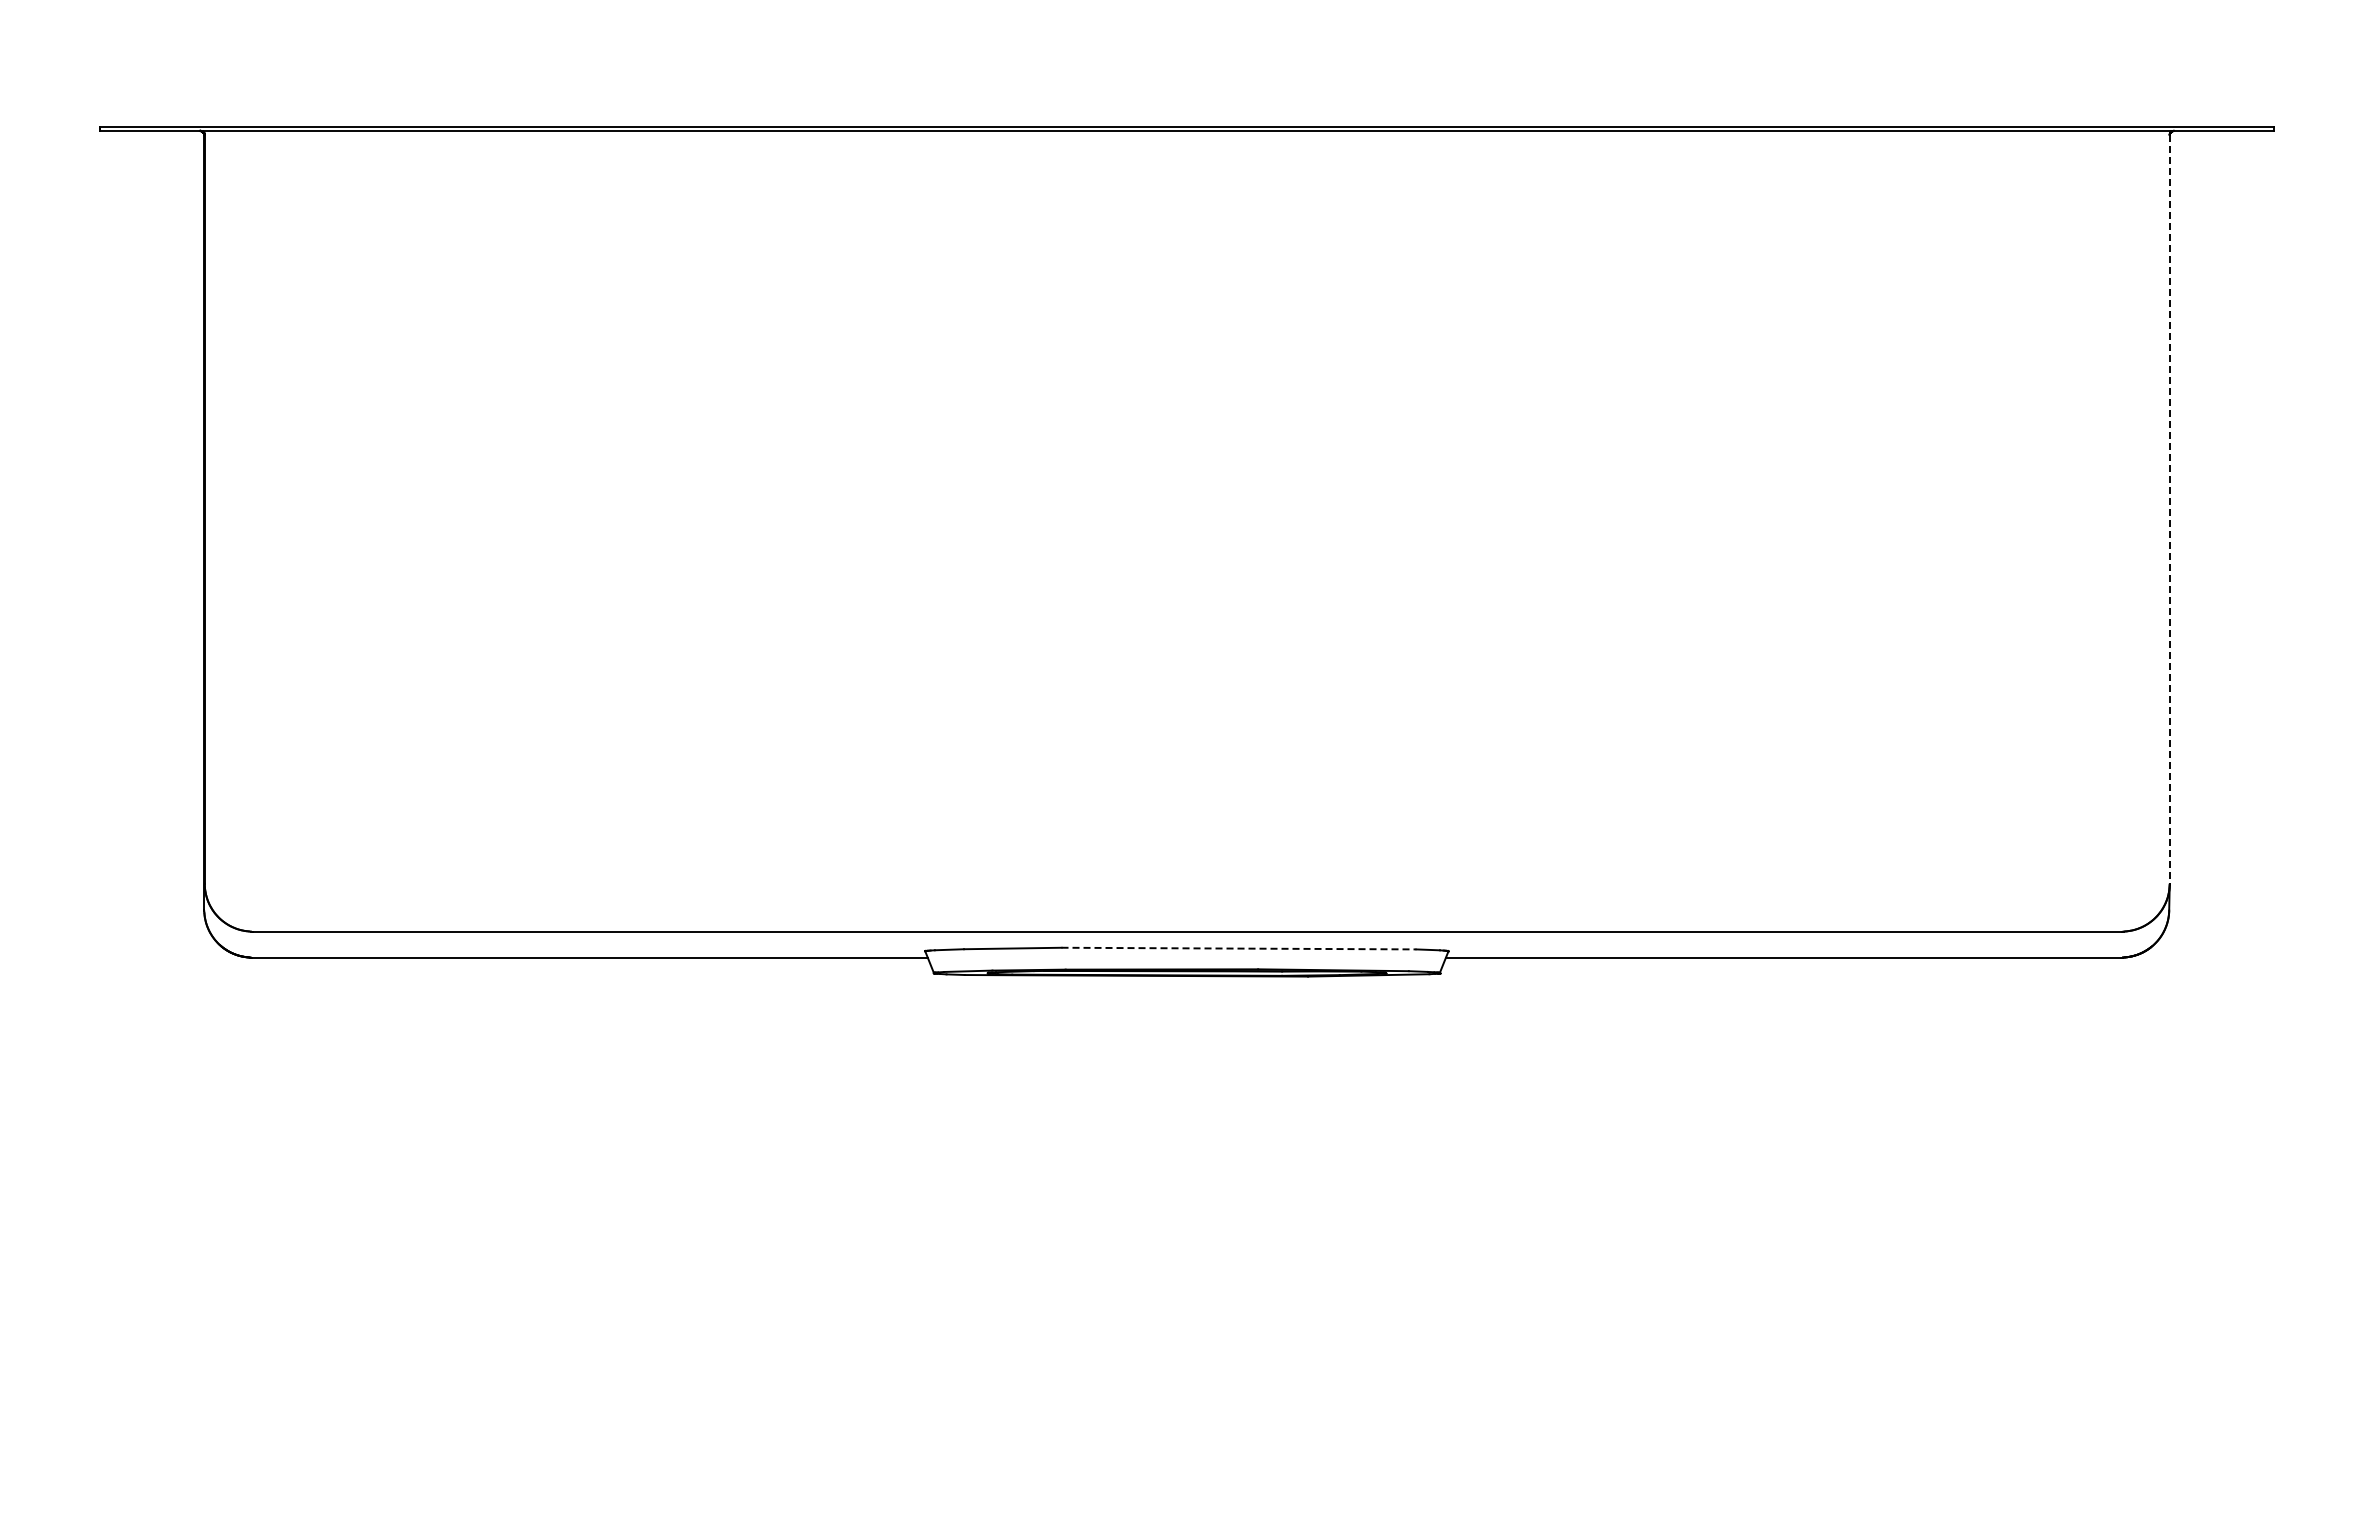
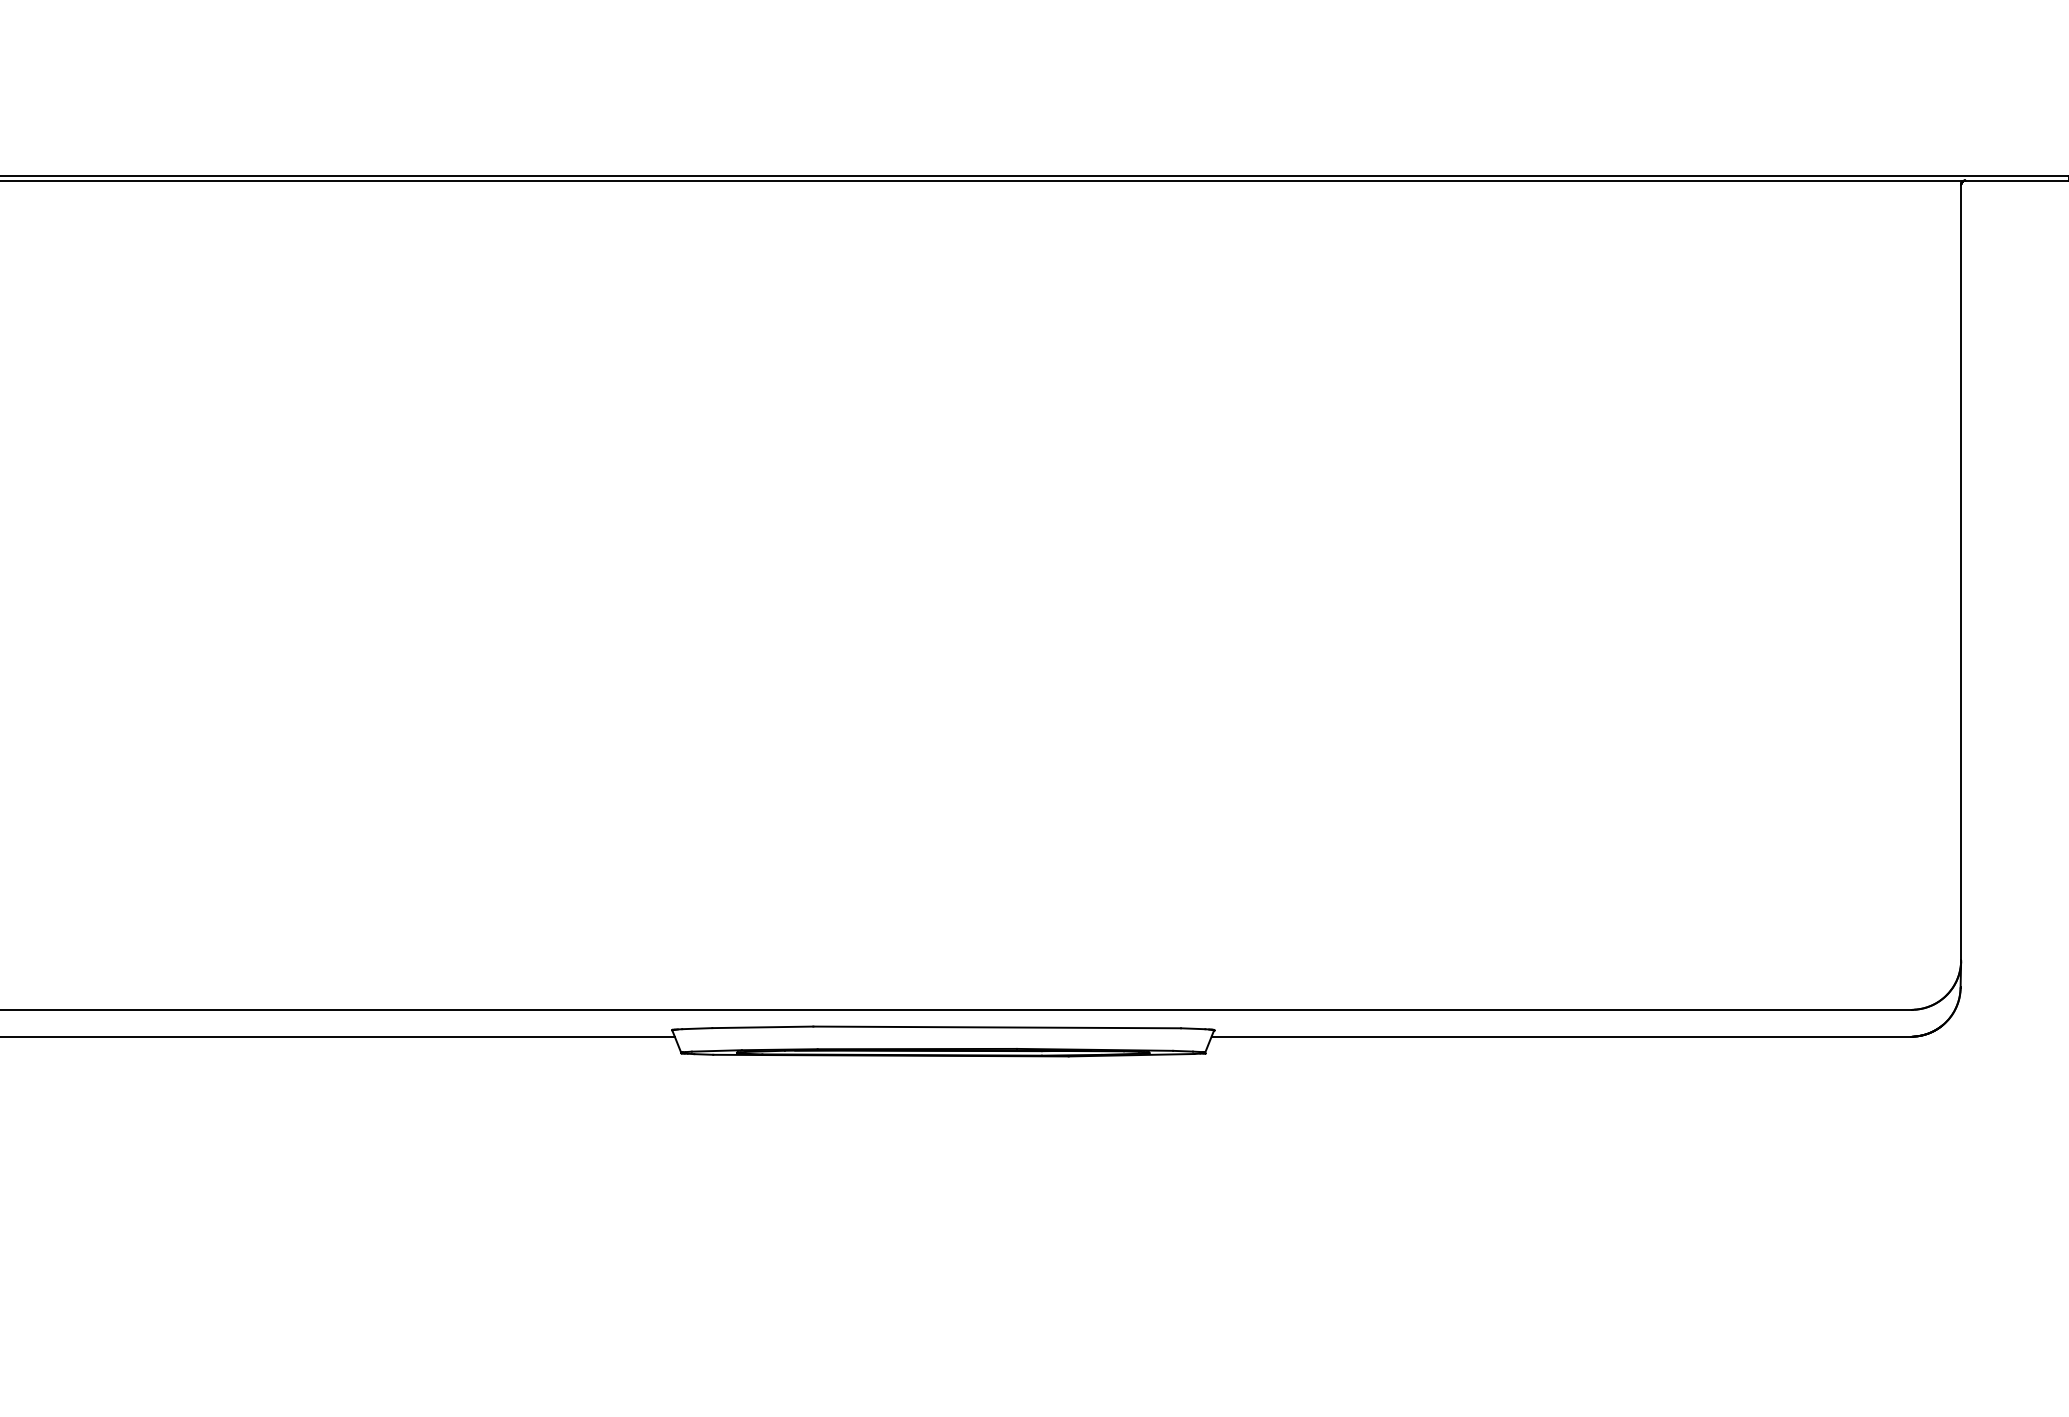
line: (2169, 510) -> (1960, 573), dashed -> solid
line: (1239, 948) -> (997, 1027), dashed -> solid

